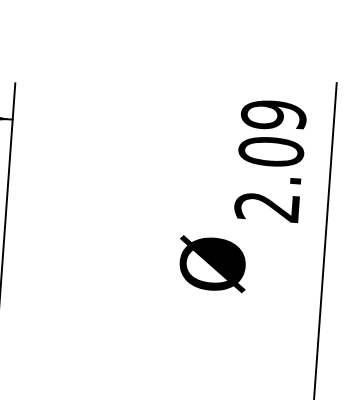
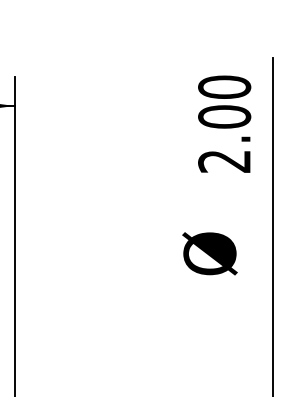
text: (273, 115) -> (224, 87), 2.09 -> 2.00
text: (212, 263) -> (209, 253), moved

